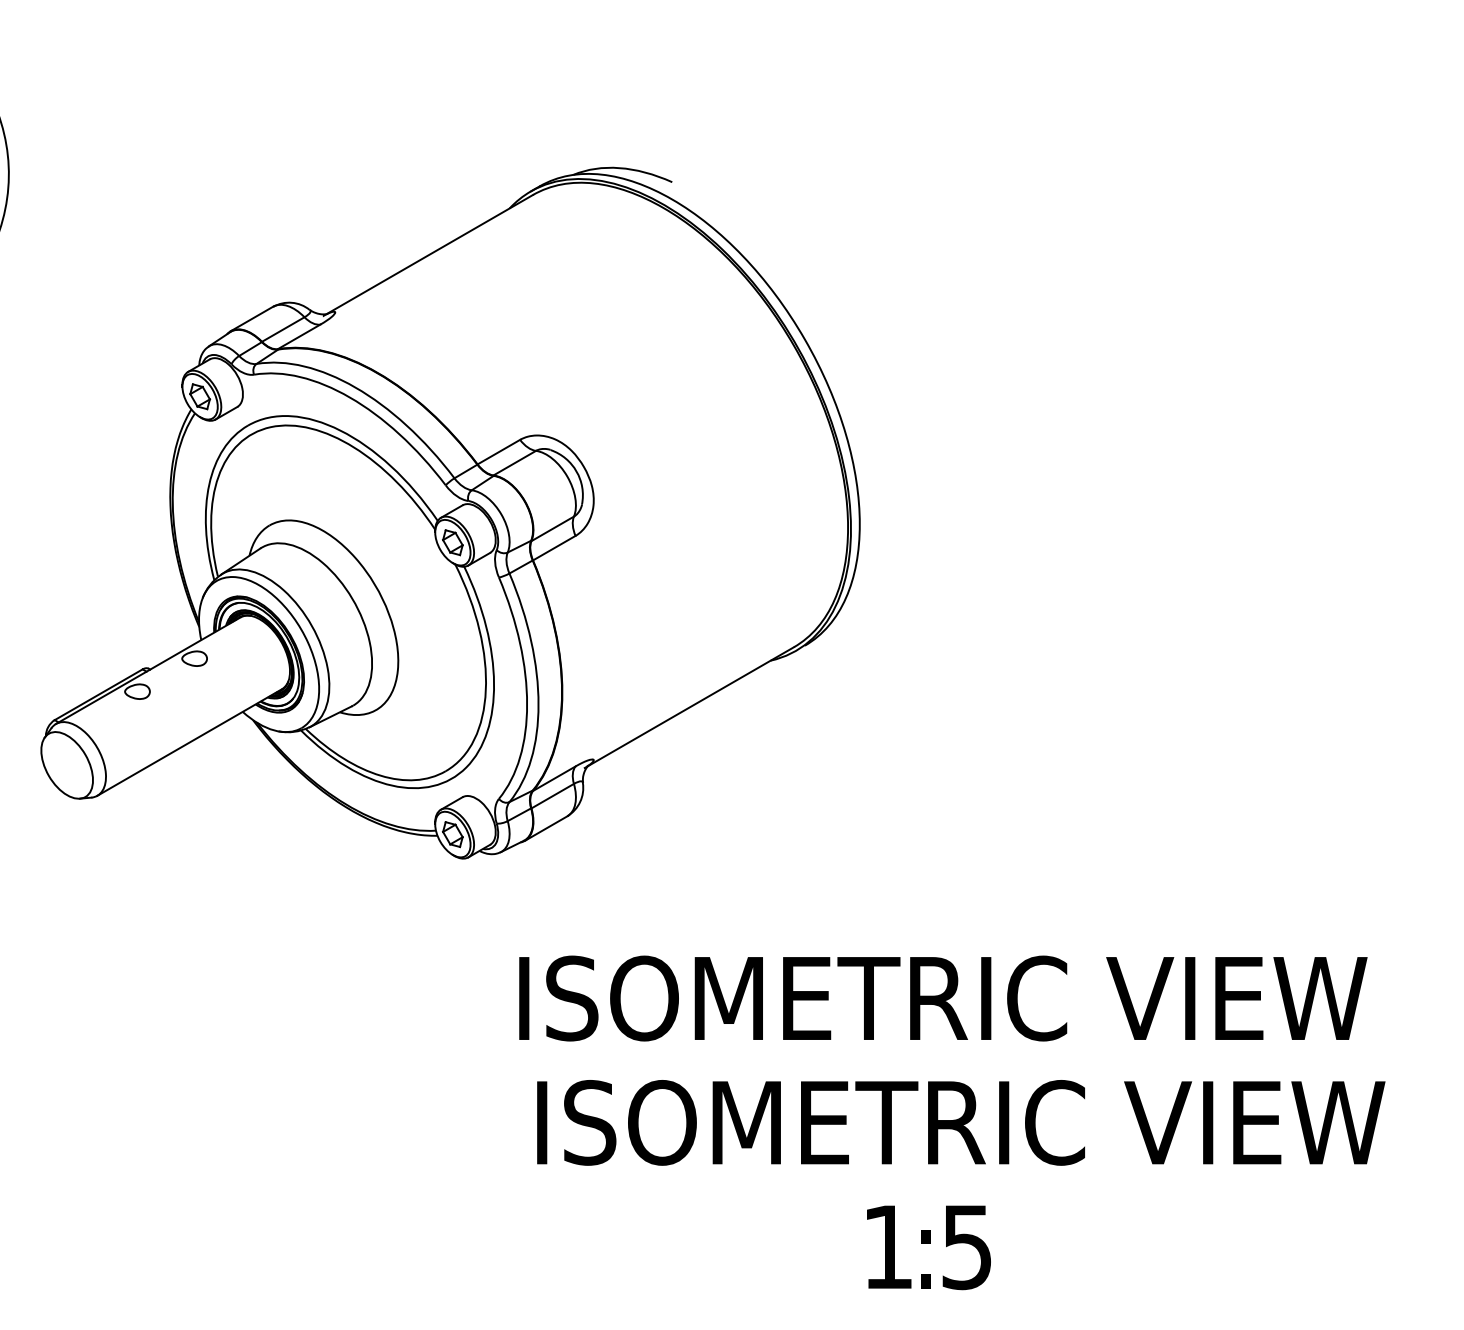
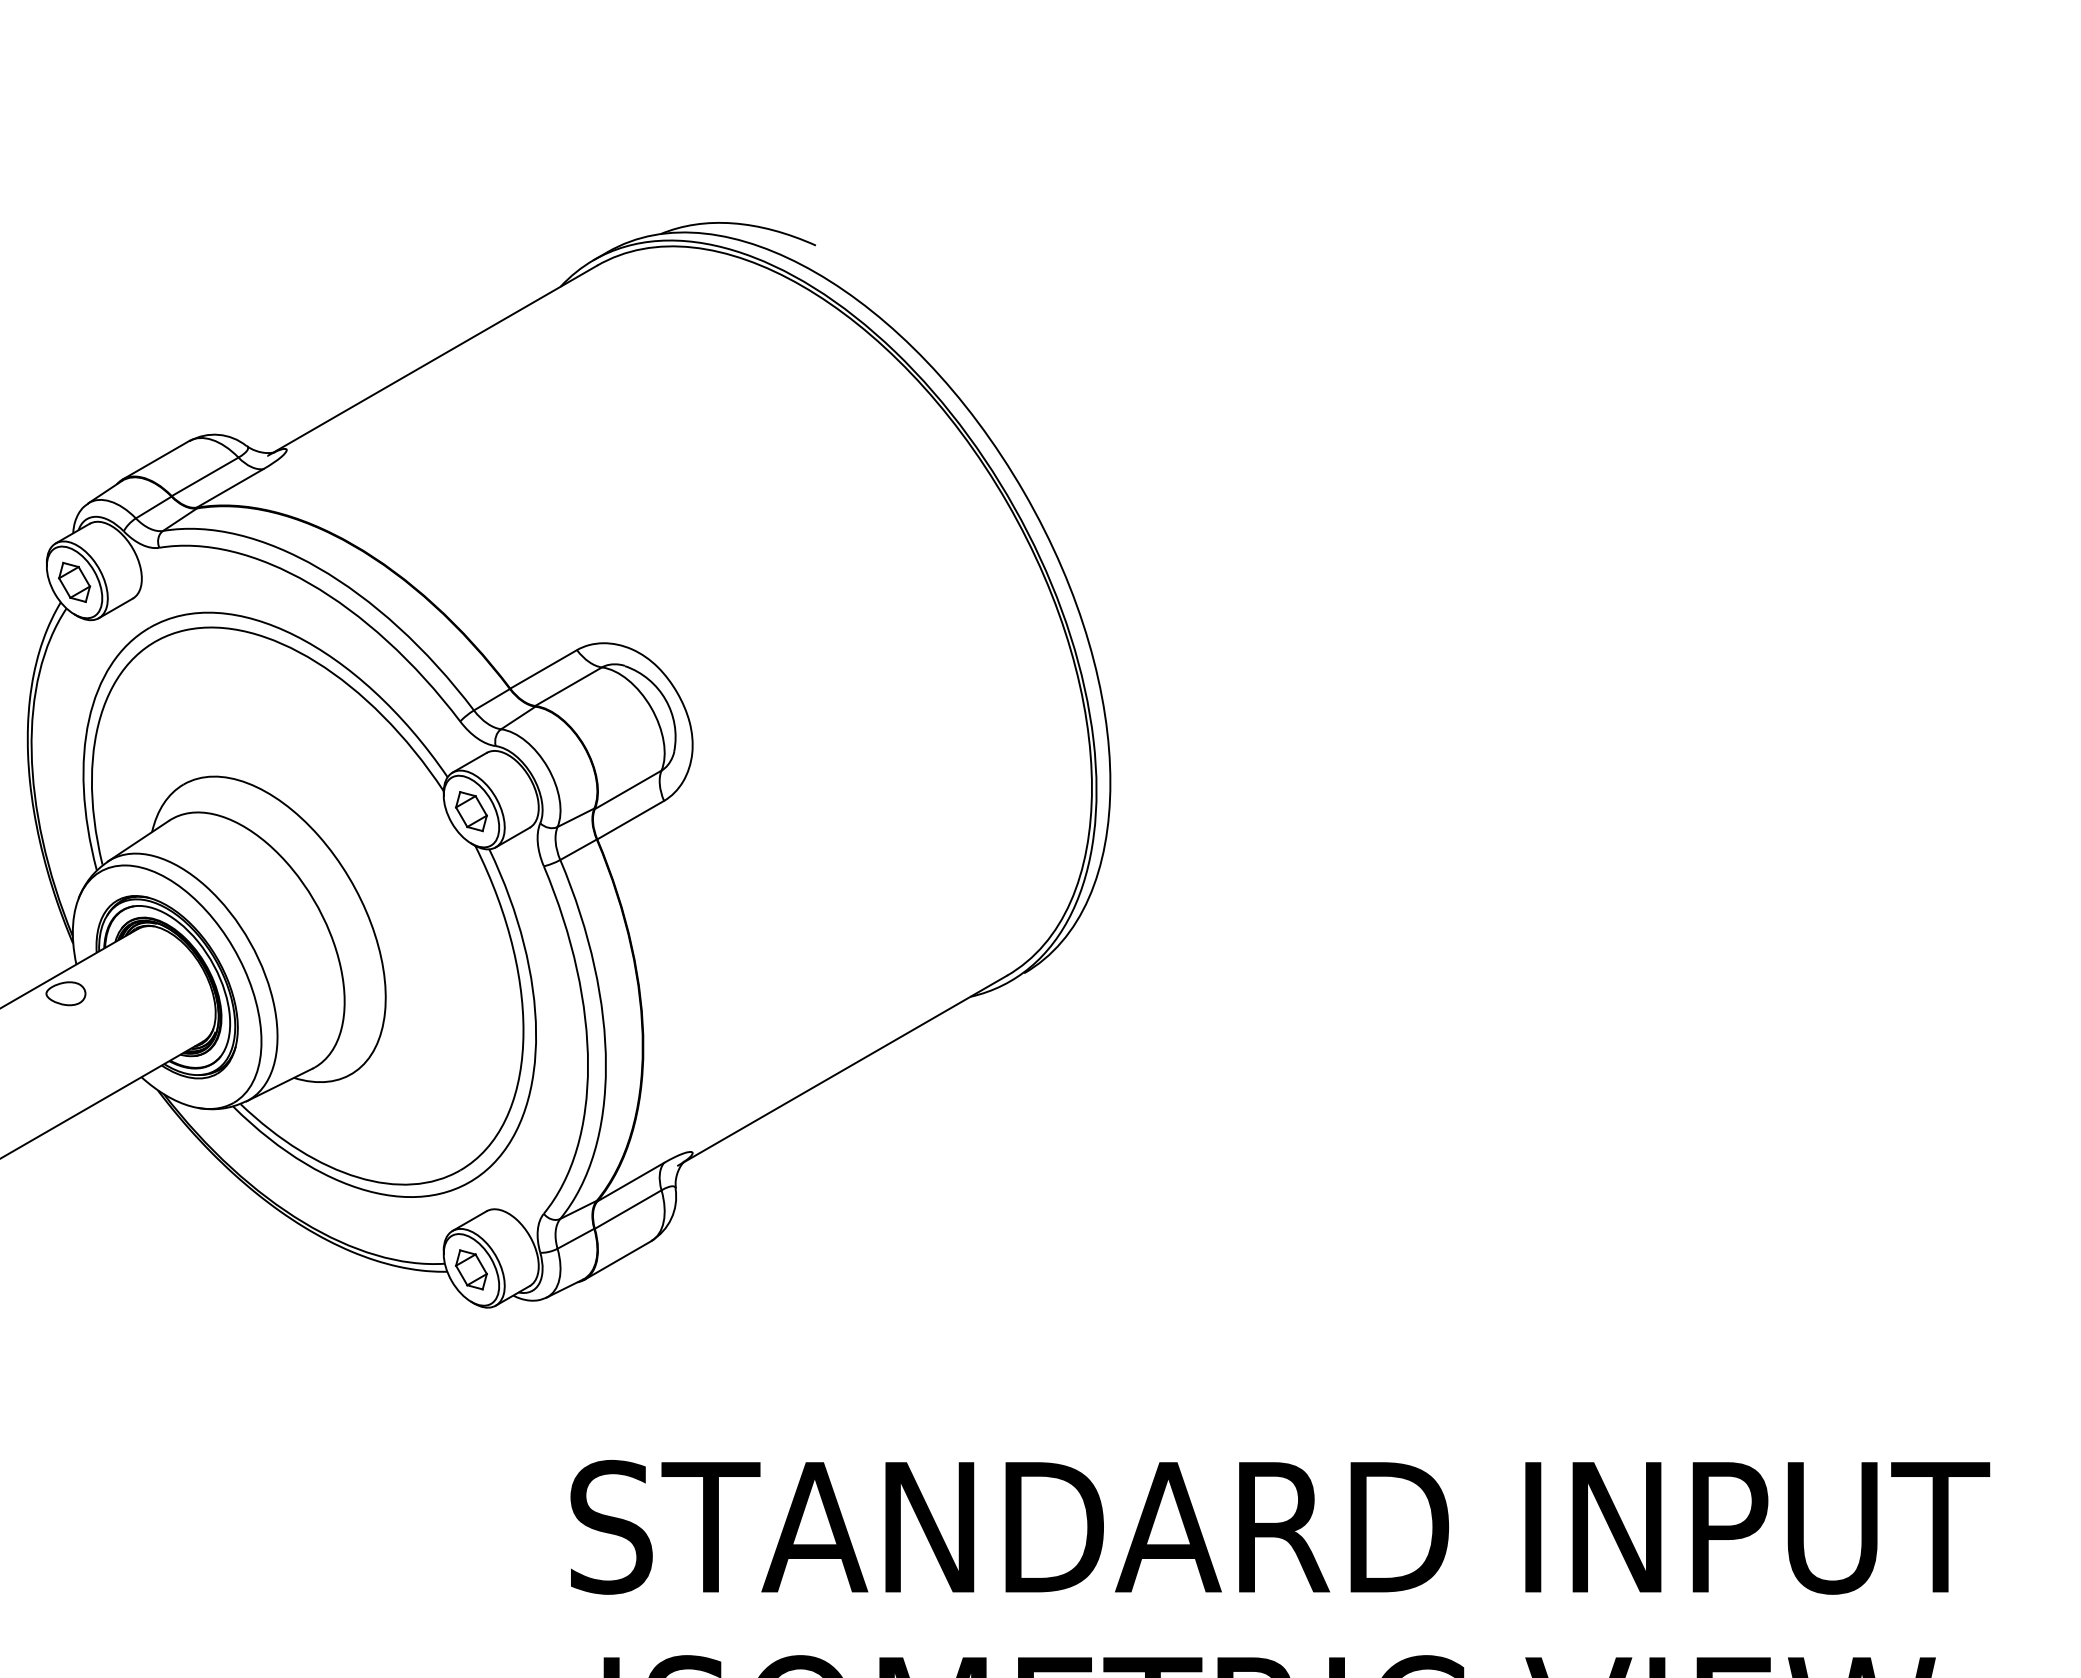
text: (967, 998) -> (1279, 1527), ISOMETRIC VIEW -> STANDARD INPUT

